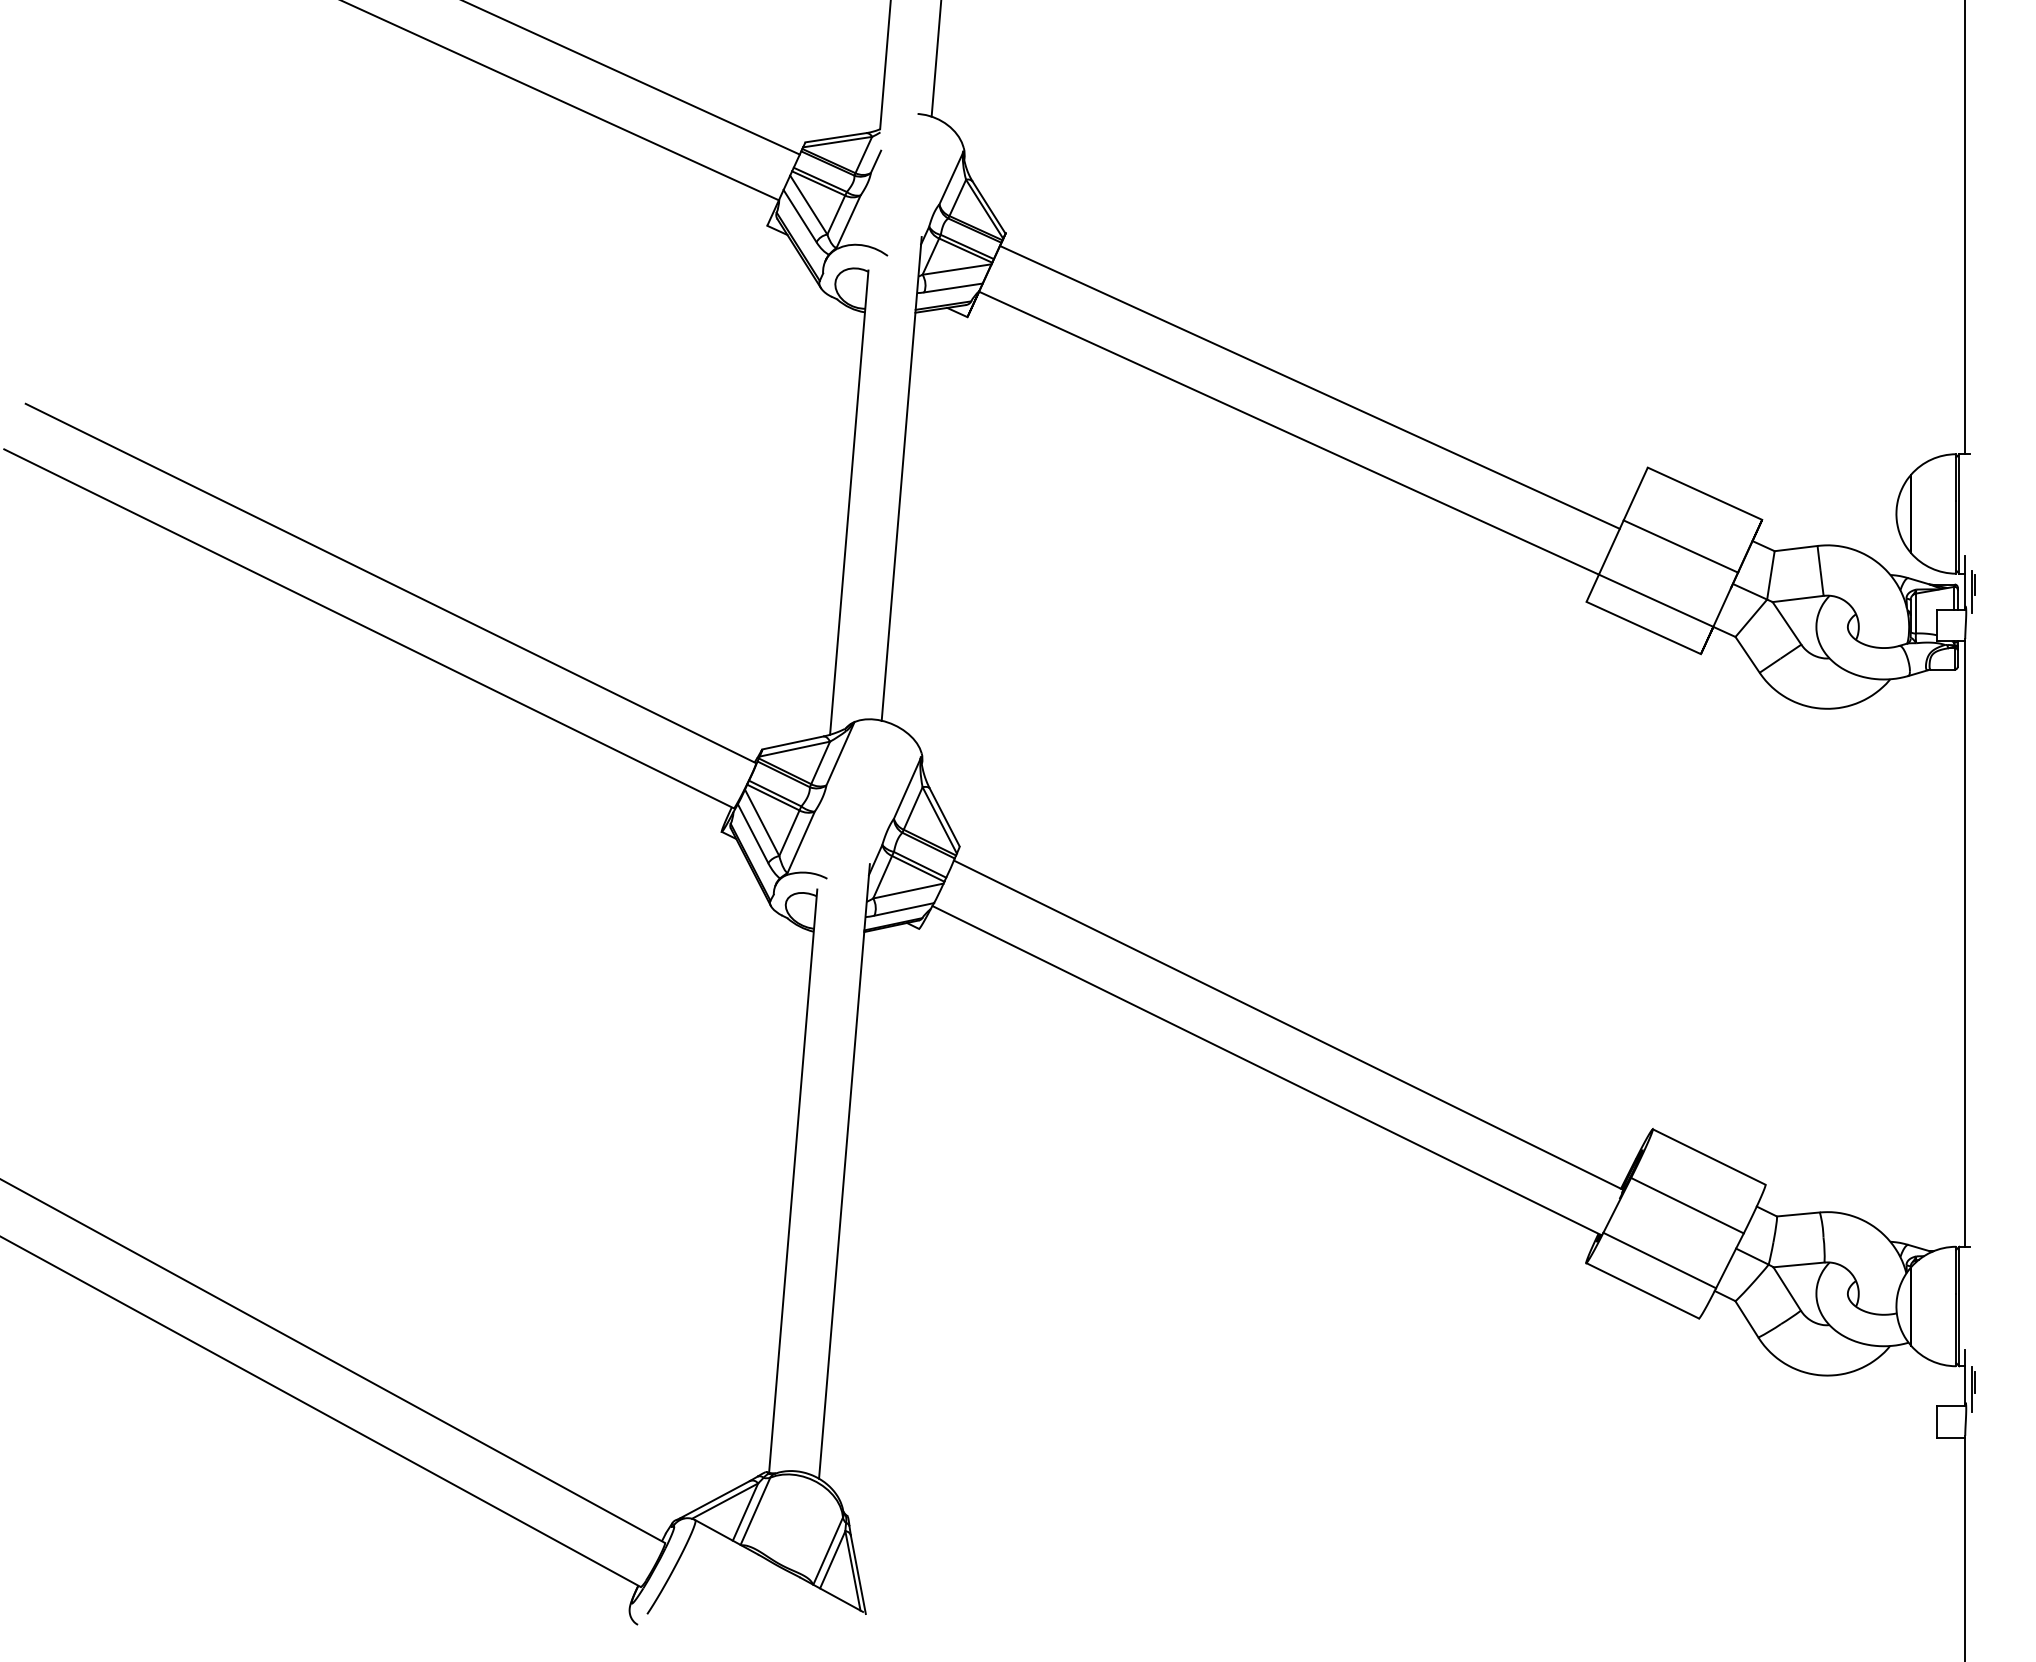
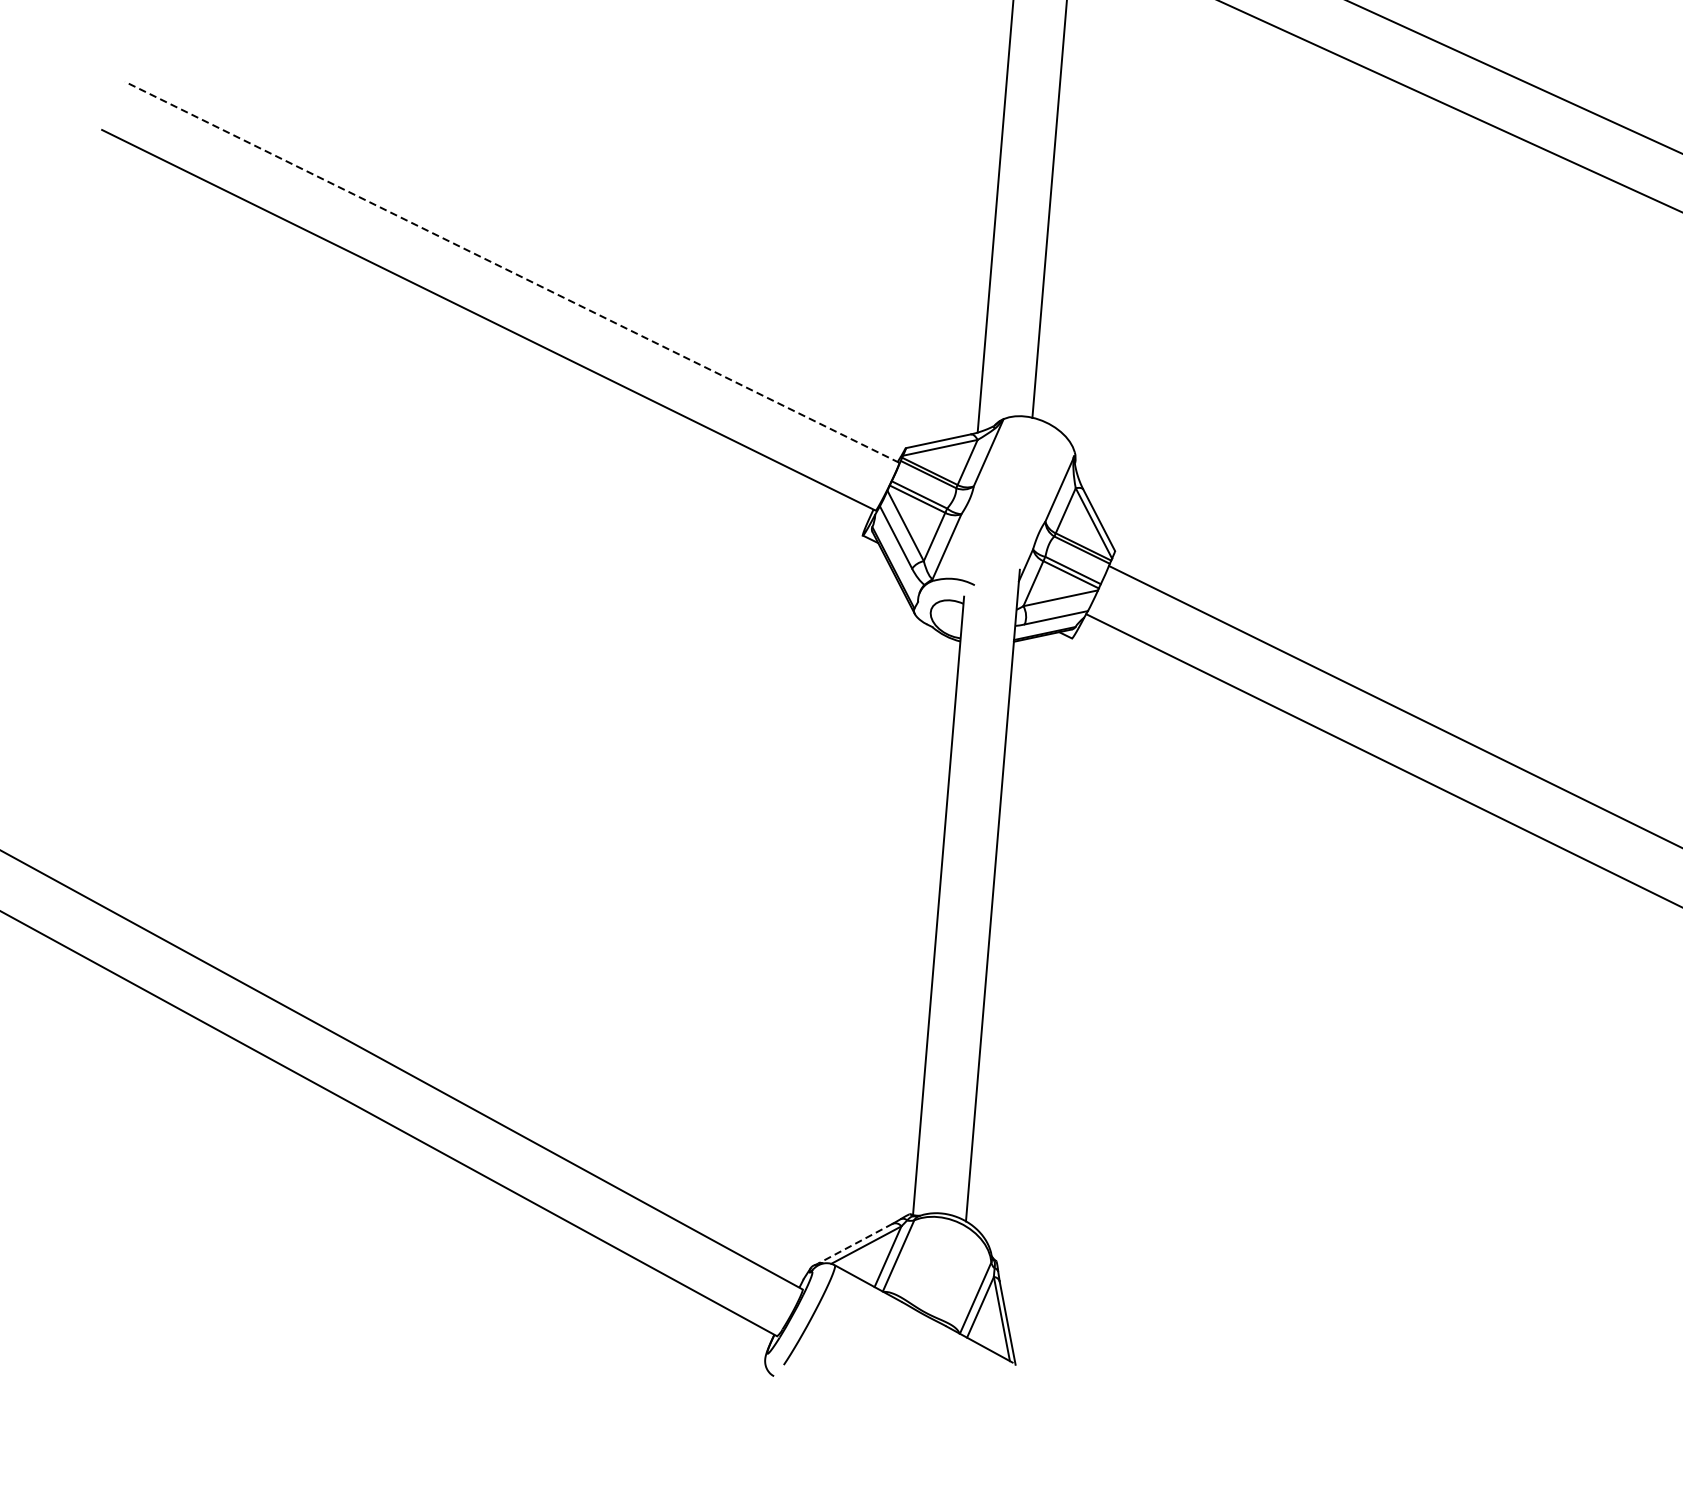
line: (390, 583) -> (511, 272), solid -> dashed
line: (714, 1499) -> (855, 1243), solid -> dashed

